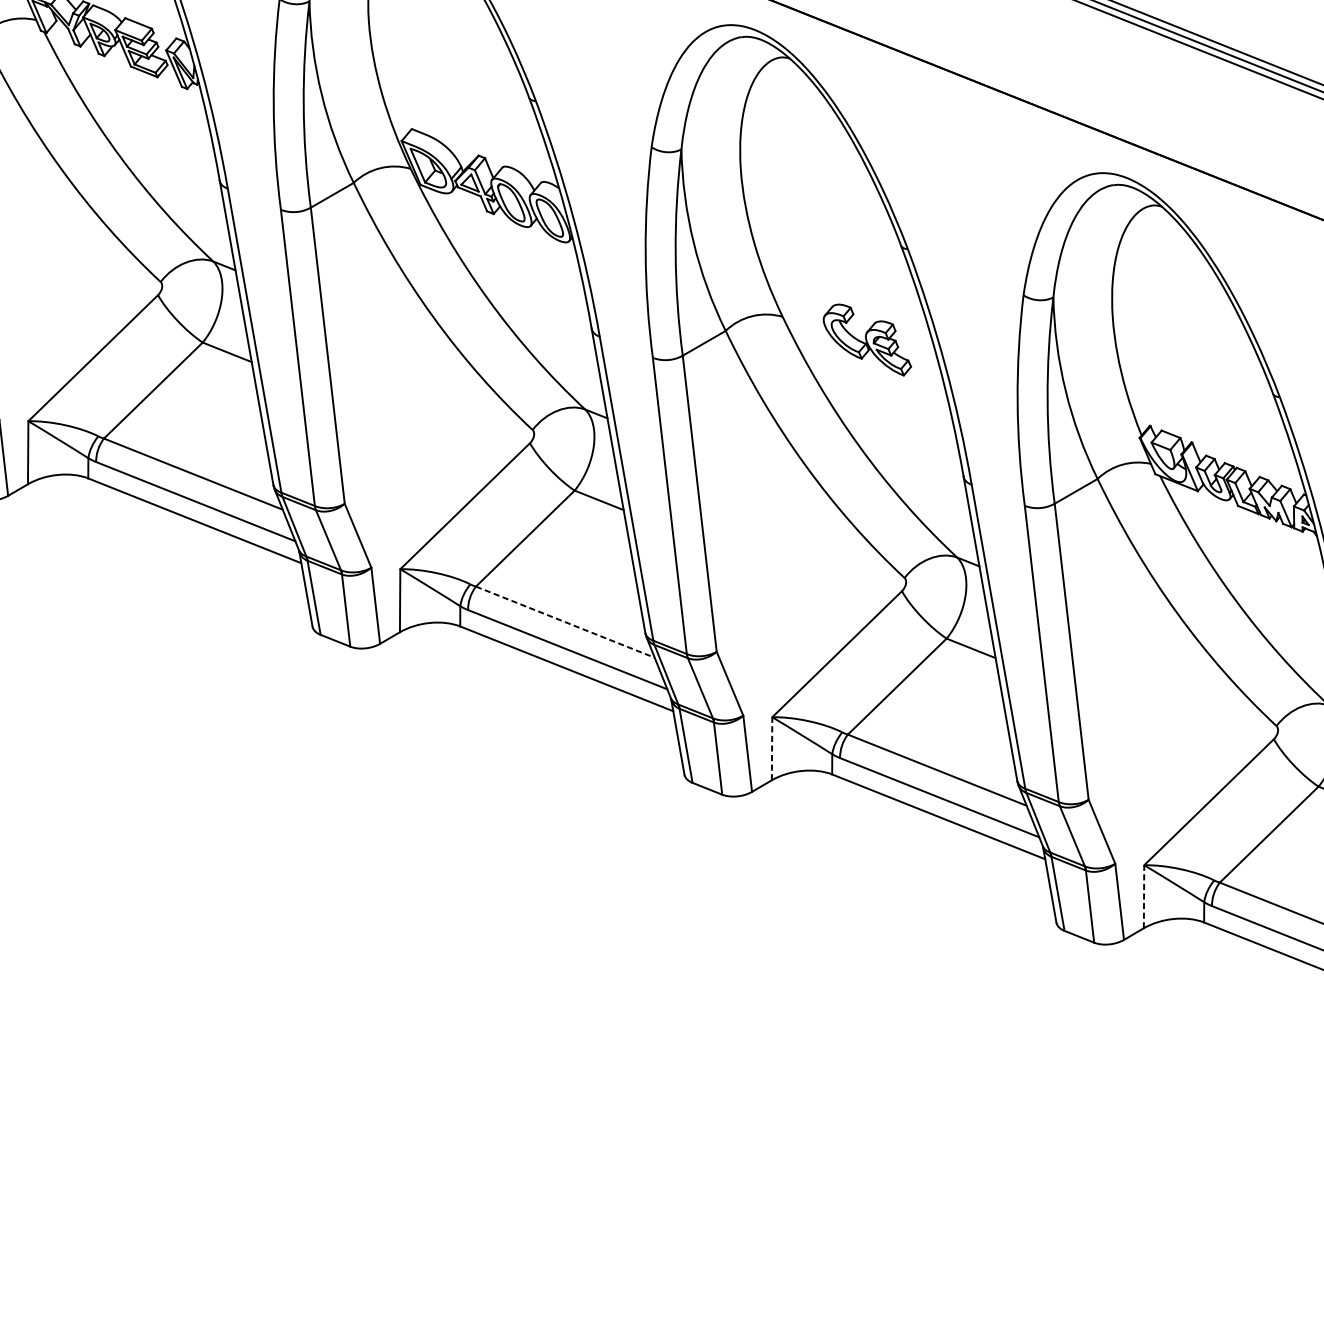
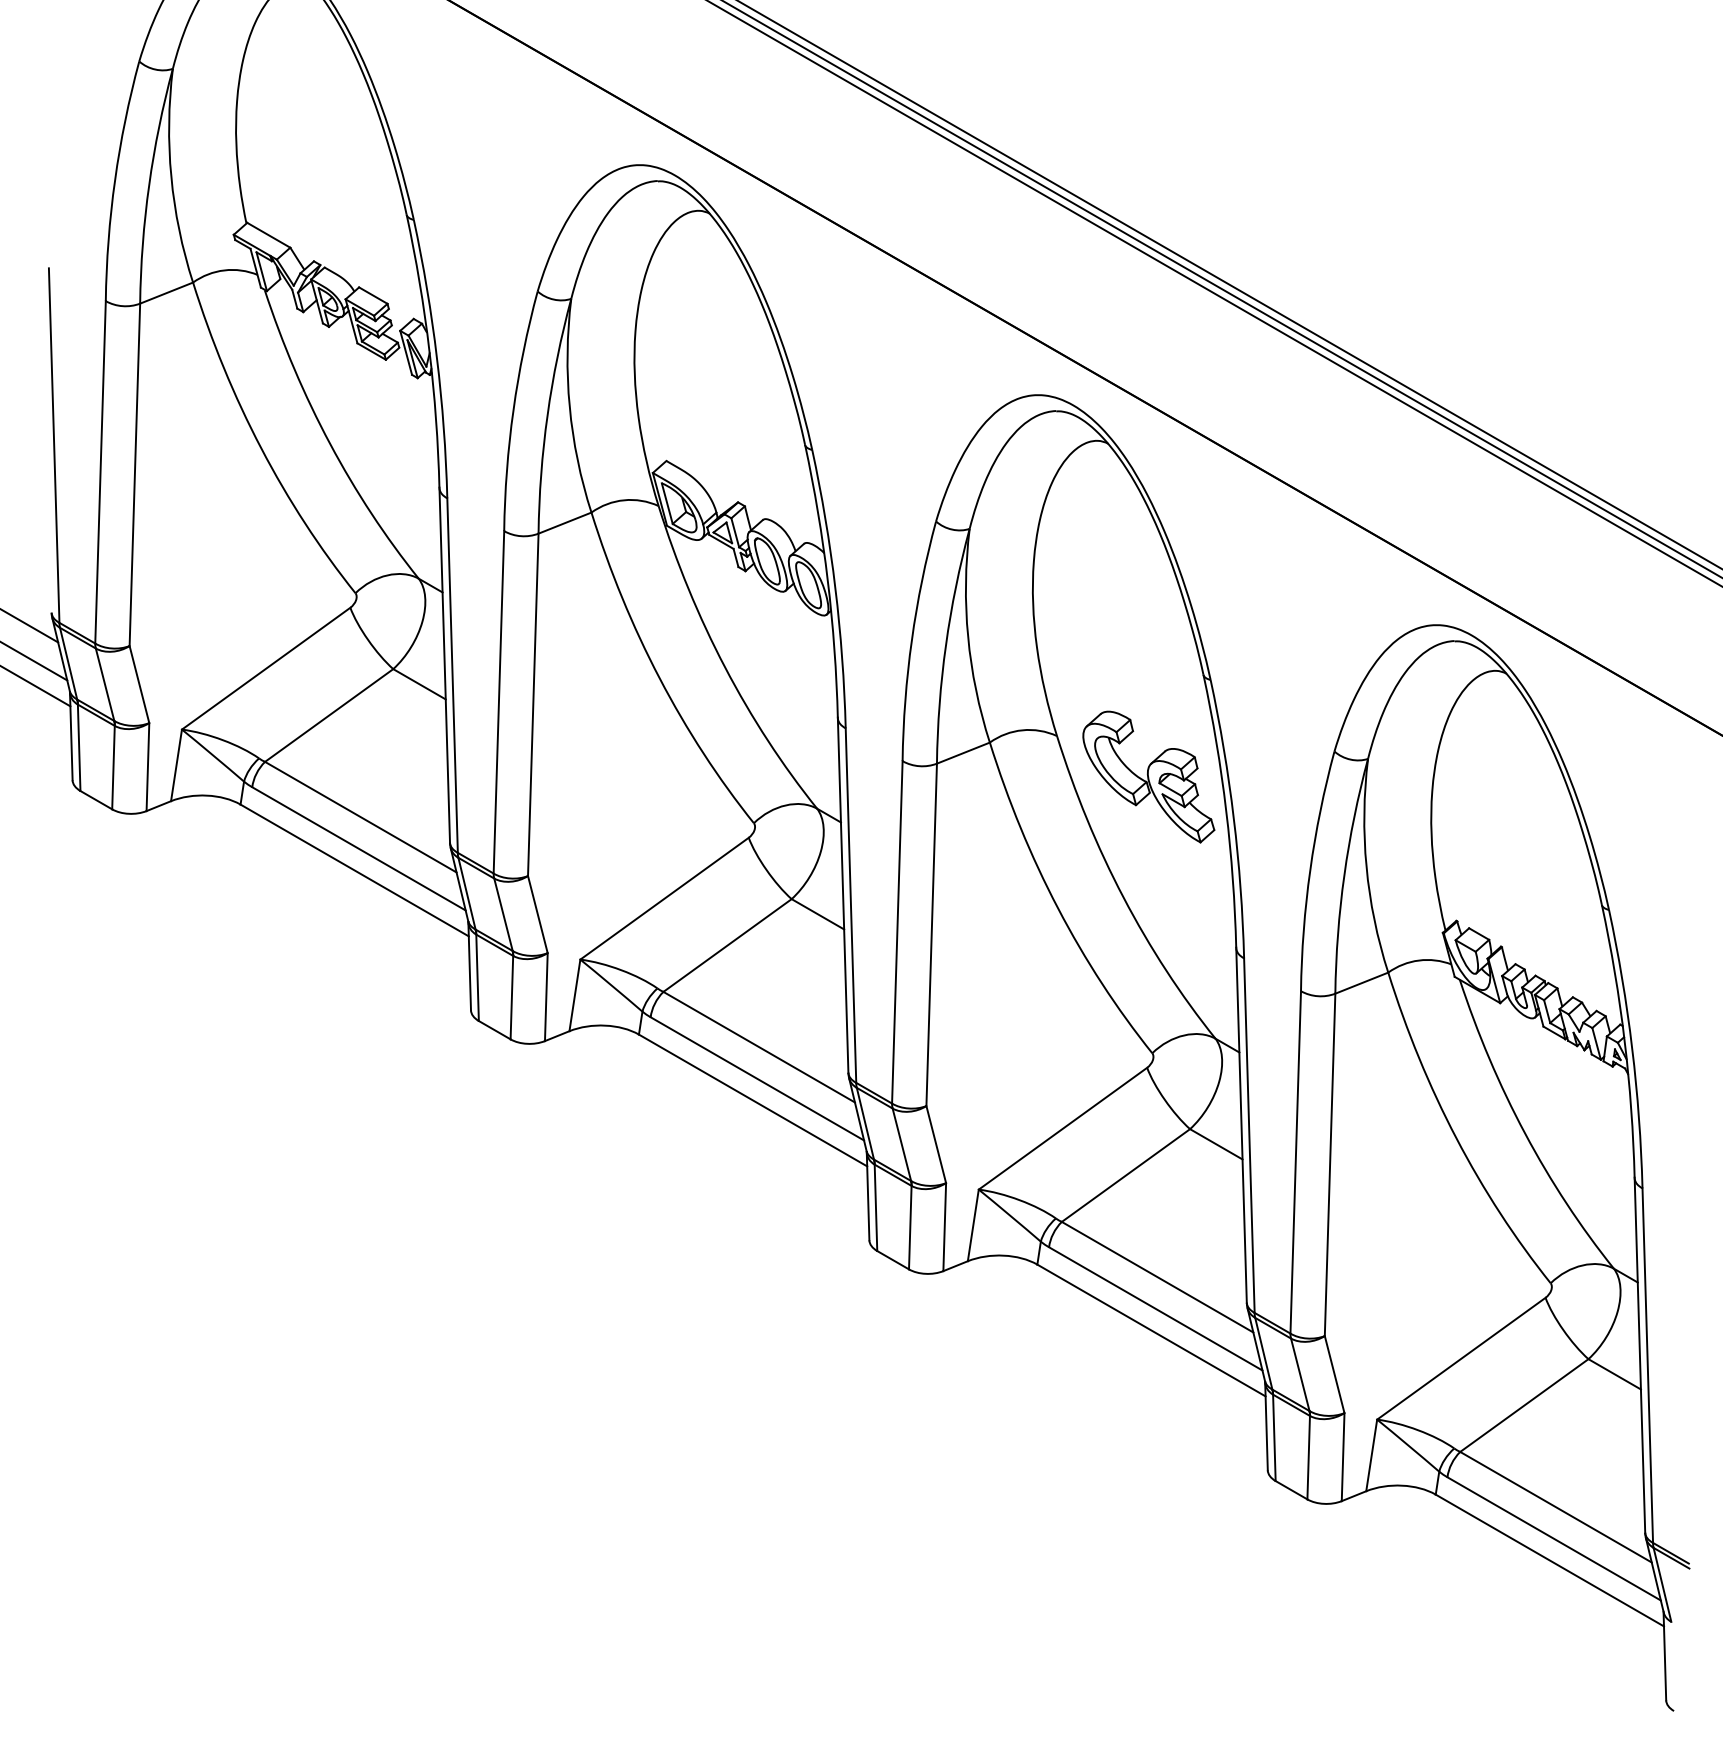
part: (866, 340) -> (1148, 776), size x1.43
line: (565, 622) -> (759, 1047), dashed -> solid
line: (772, 747) -> (973, 1224), dashed -> solid
line: (1143, 895) -> (1371, 1454), dashed -> solid

